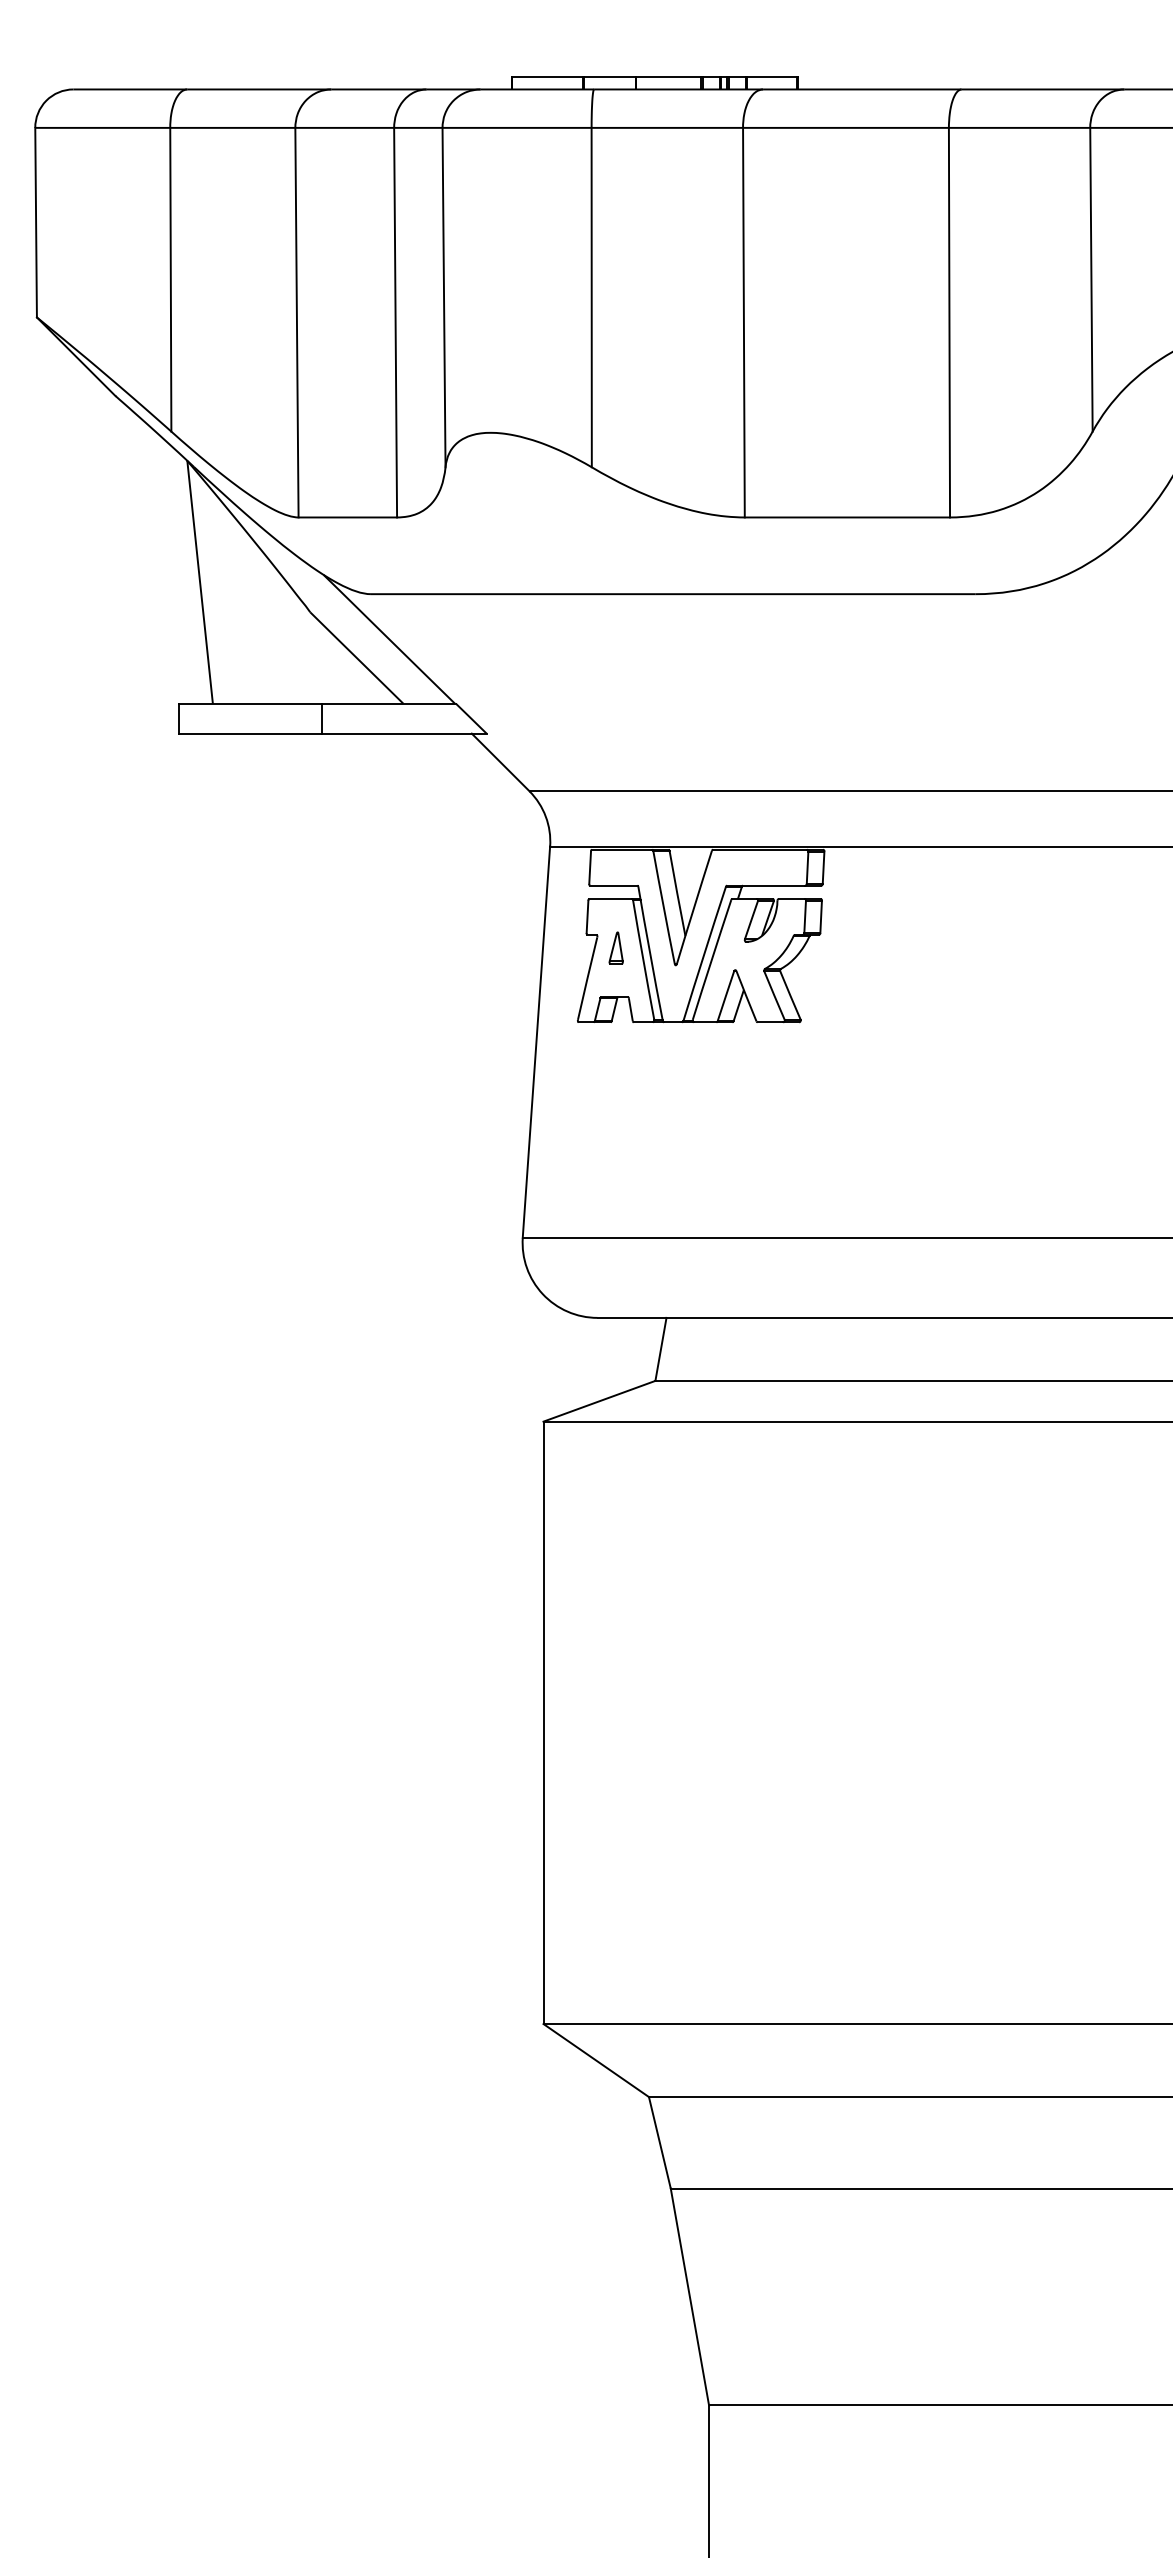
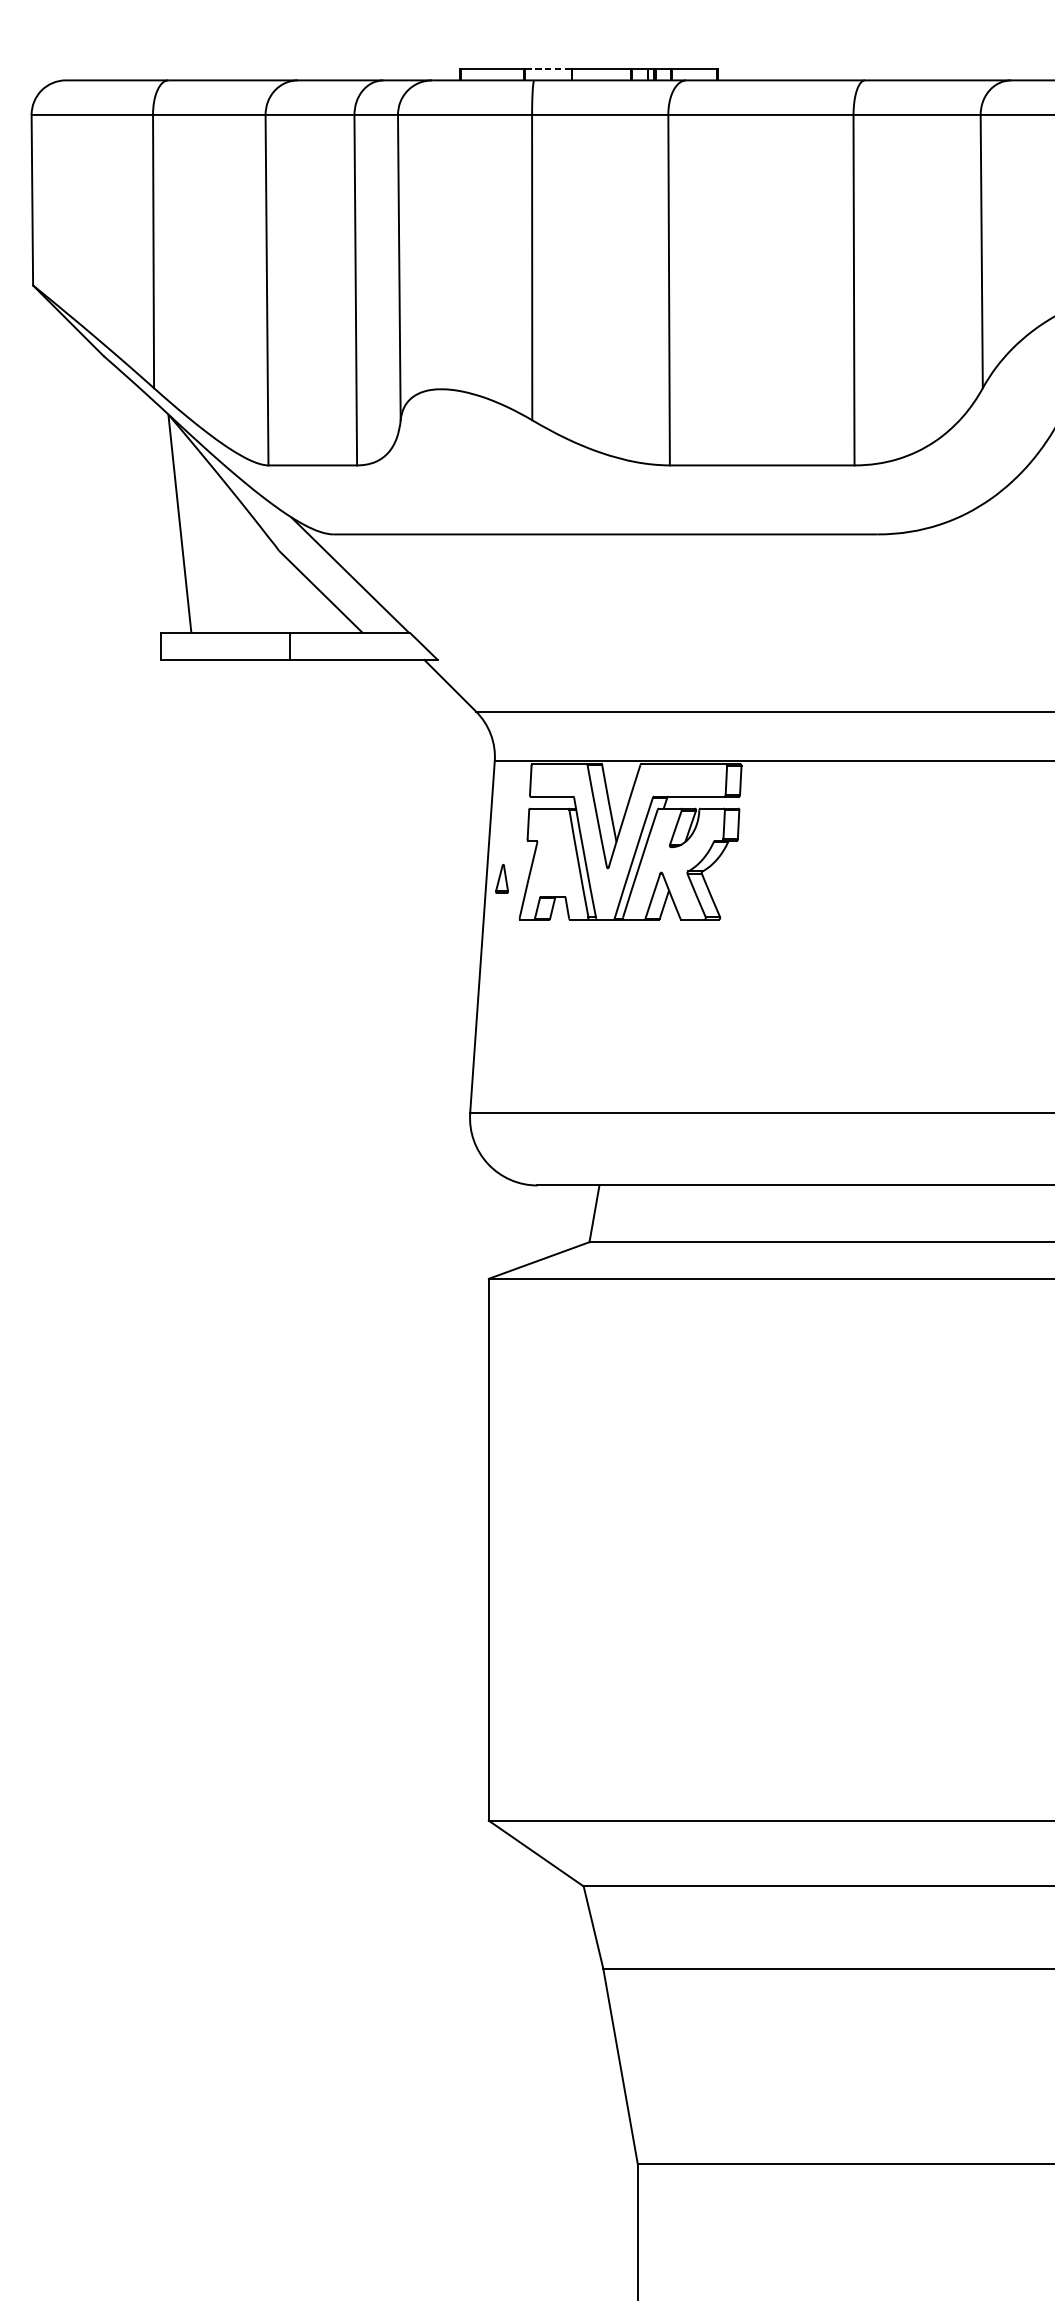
line: (609, 76) -> (548, 68), solid -> dashed
part: (615, 947) -> (501, 878), moved

